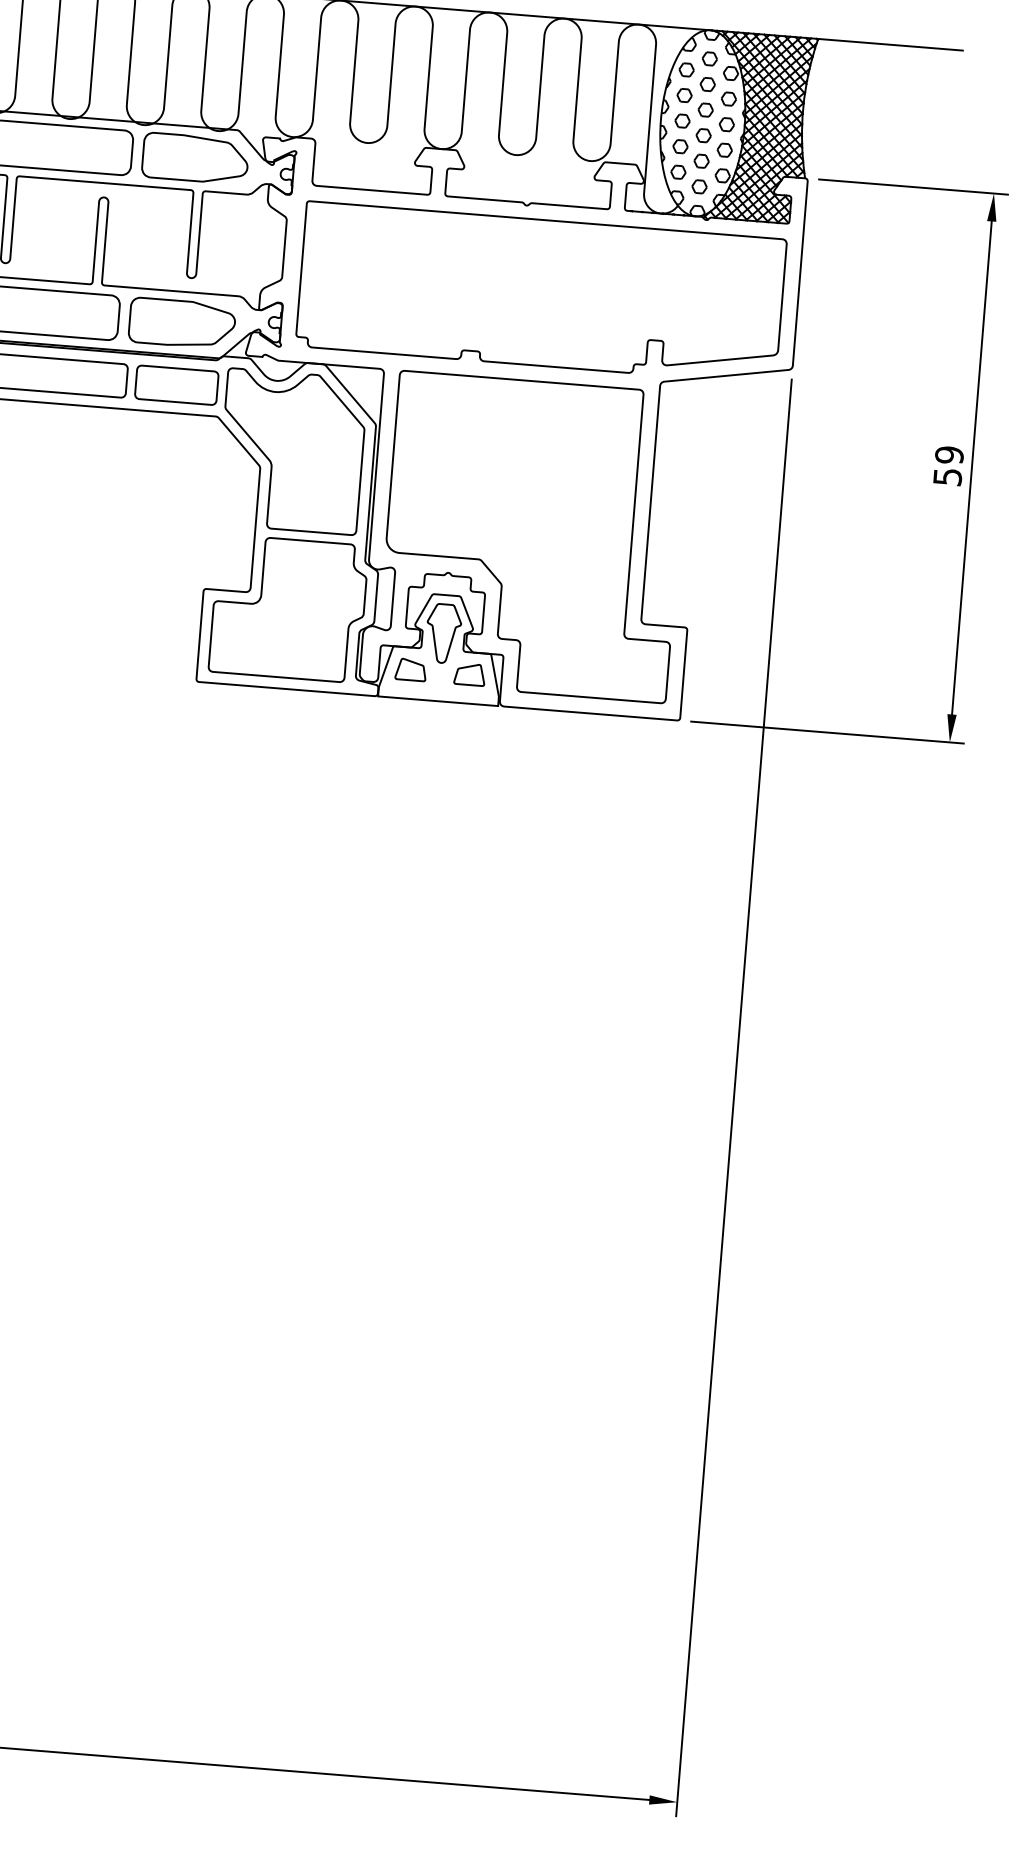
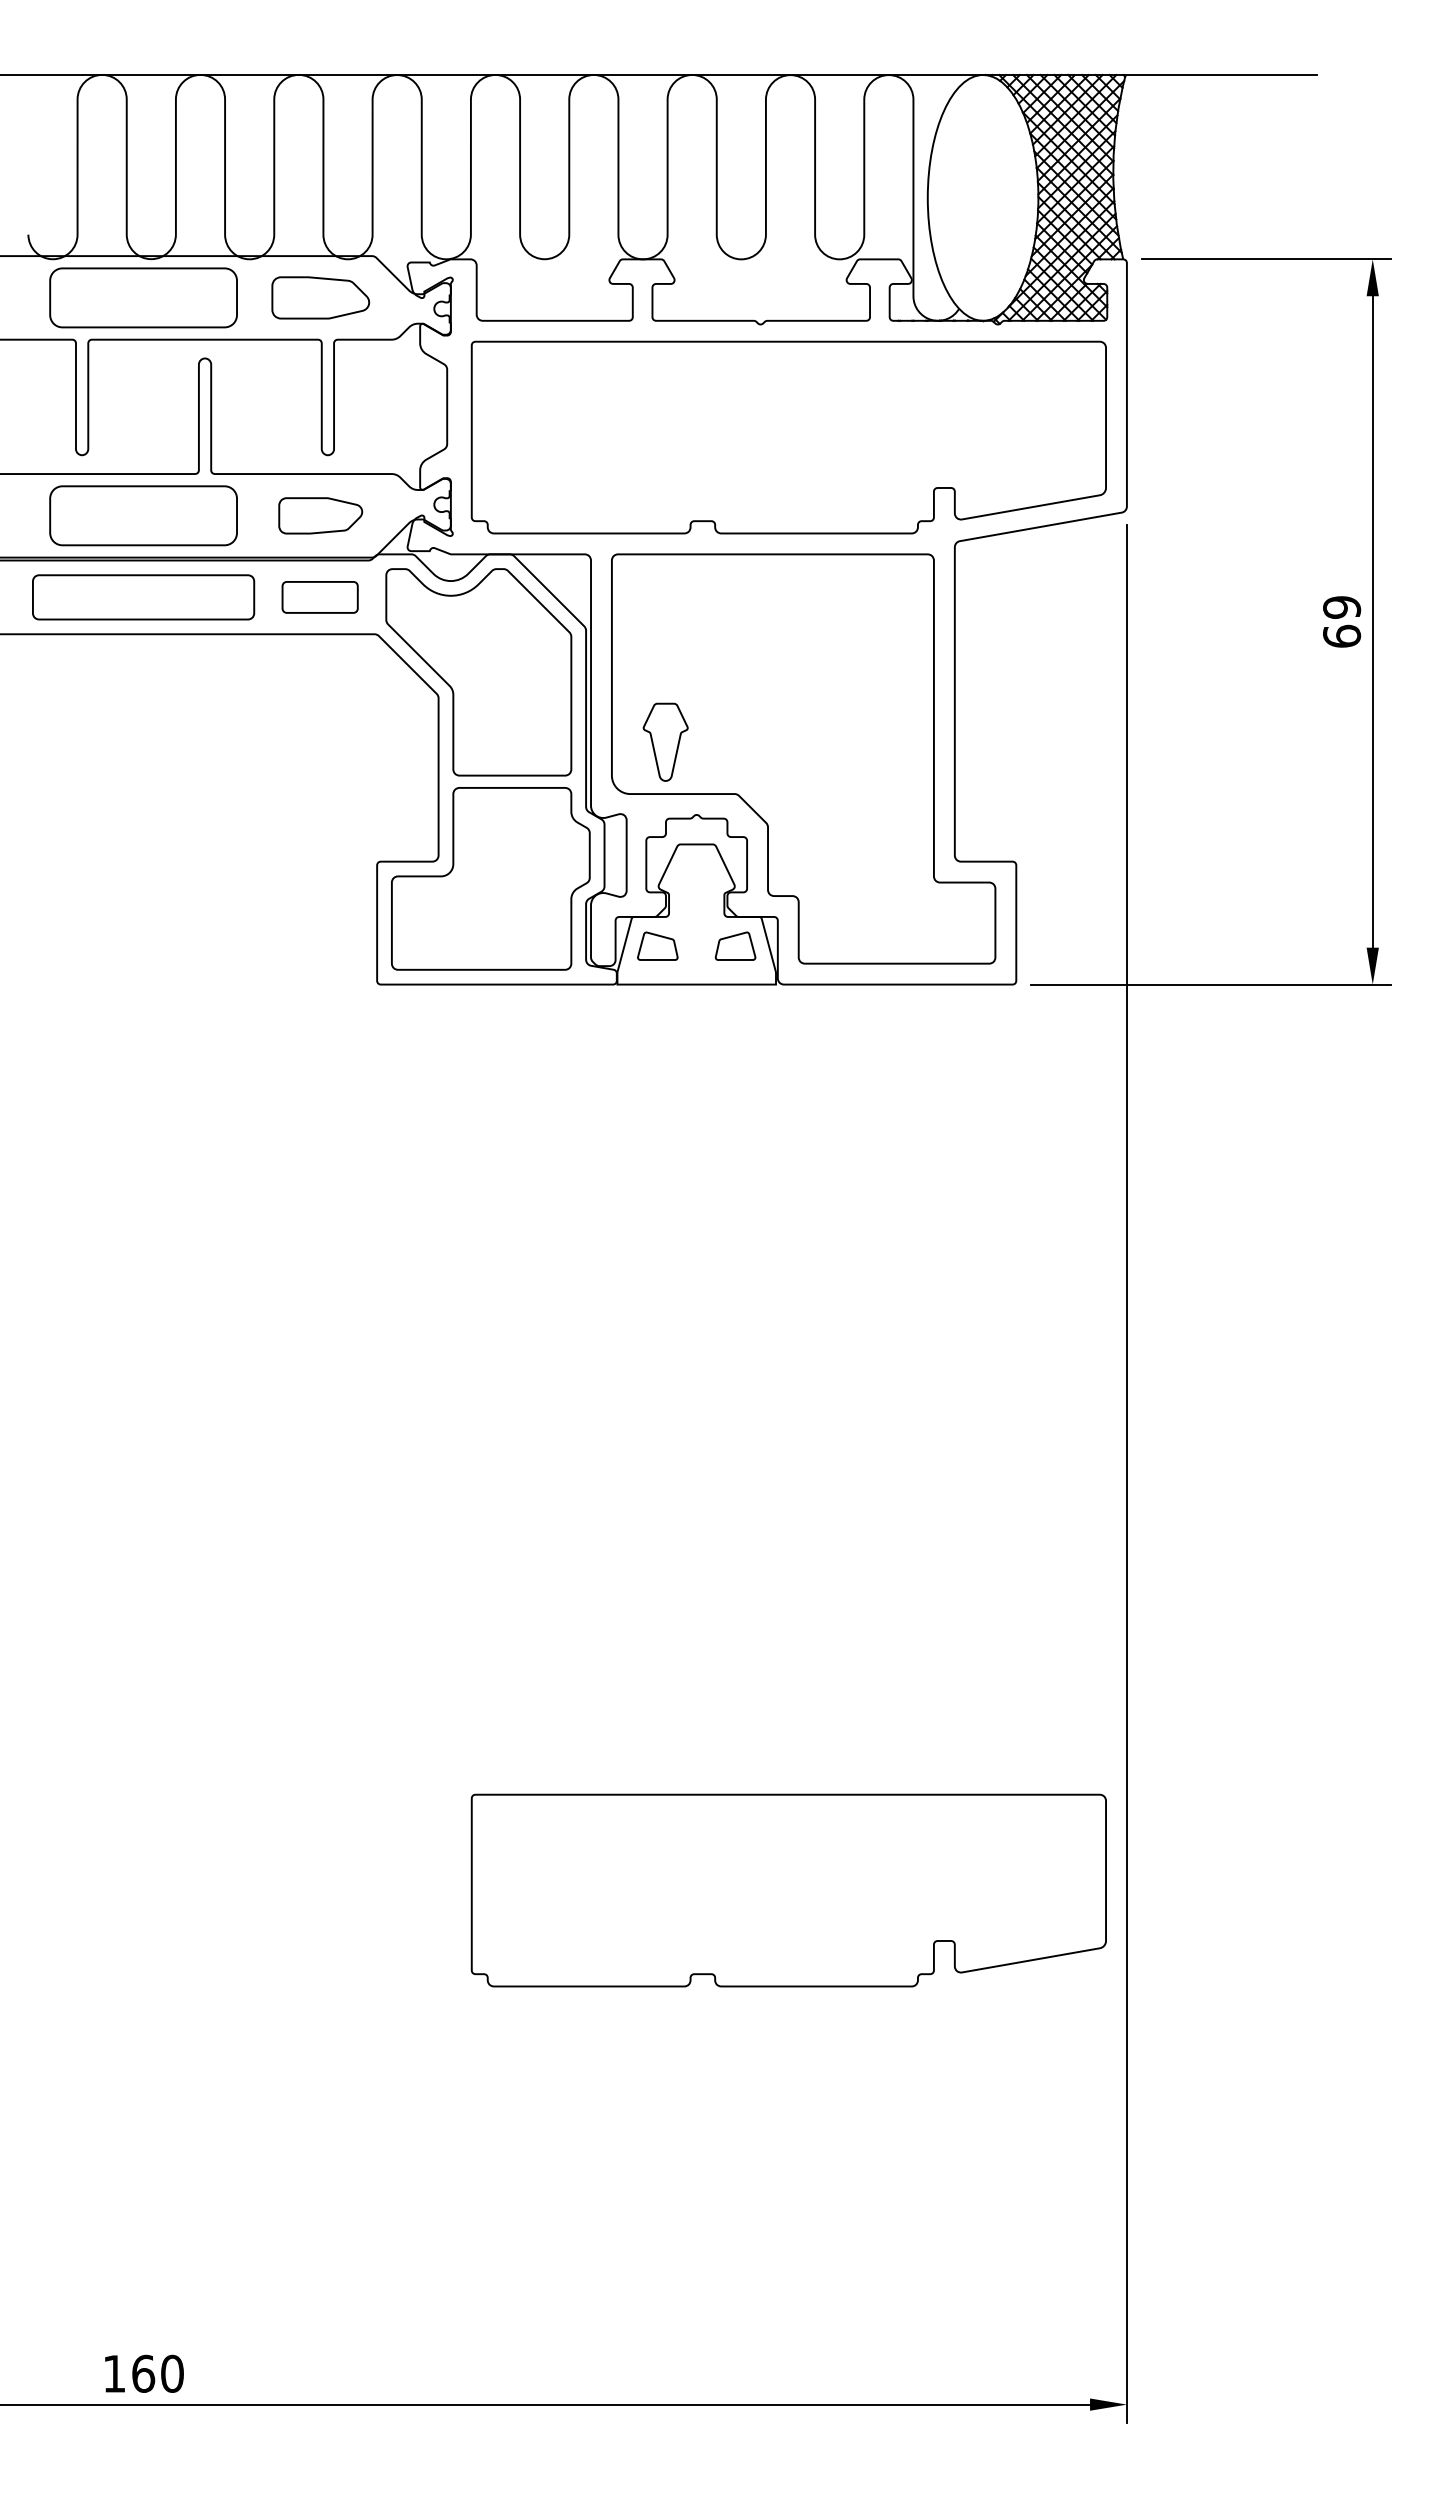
hatch: (702, 122) -> (982, 197), removed
part: (195, 158) -> (320, 297), size x0.7
part: (181, 323) -> (320, 515), size x0.6
part: (176, 385) -> (319, 597), size x0.7
text: (948, 476) -> (1342, 635), 59 -> 69
part: (443, 633) -> (665, 741), moved
part: (452, 1392) -> (788, 1890), added

